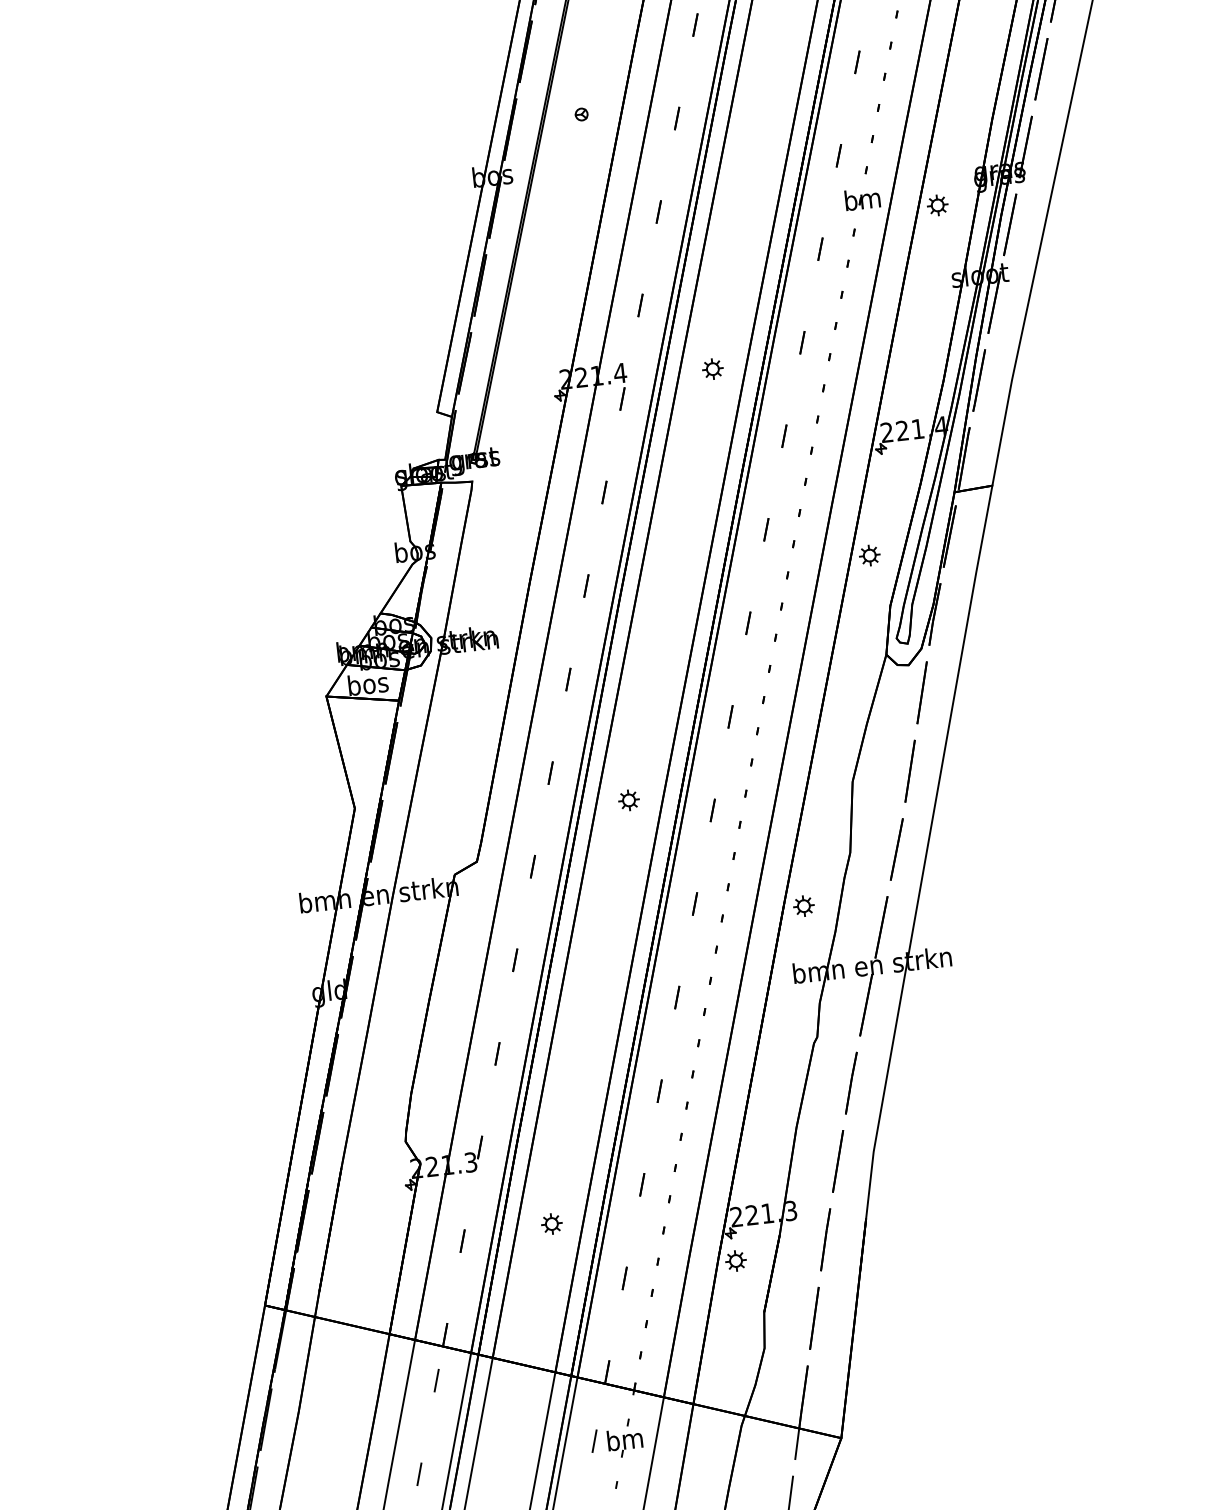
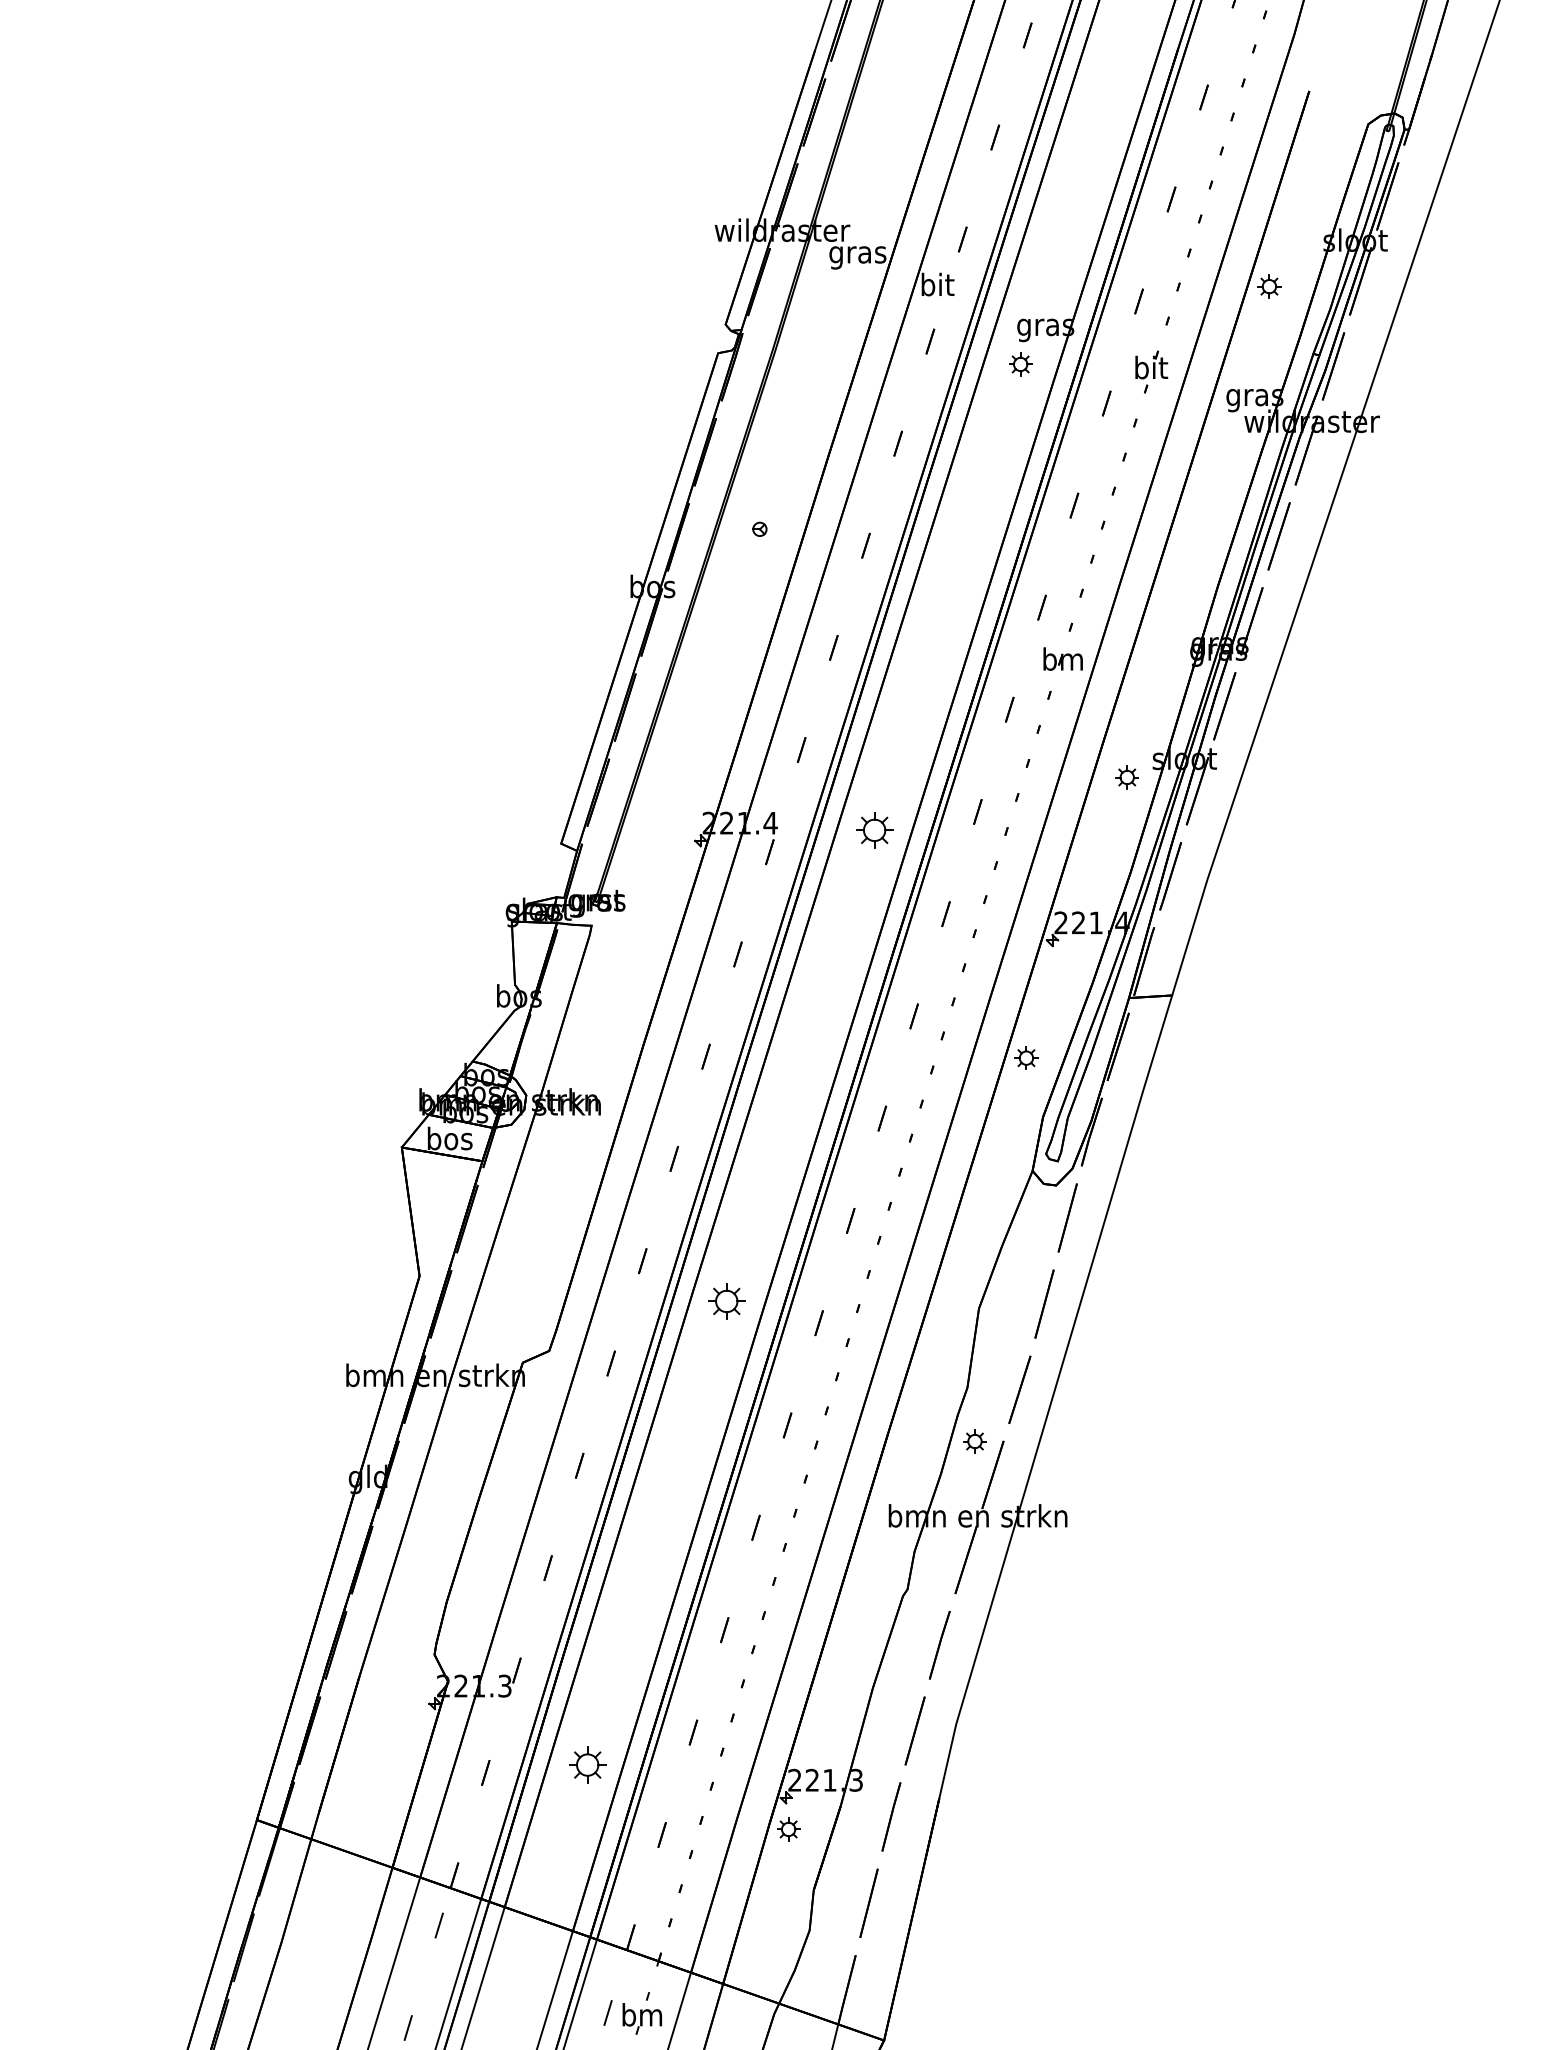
part: (937, 205) -> (1126, 777), moved
part: (712, 368) -> (874, 829), size x1.6
part: (628, 800) -> (726, 1301), size x1.6
part: (803, 906) -> (974, 1441), moved
part: (551, 1223) -> (587, 1764), size x1.6

